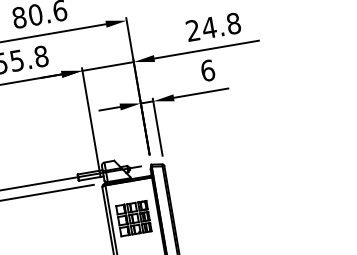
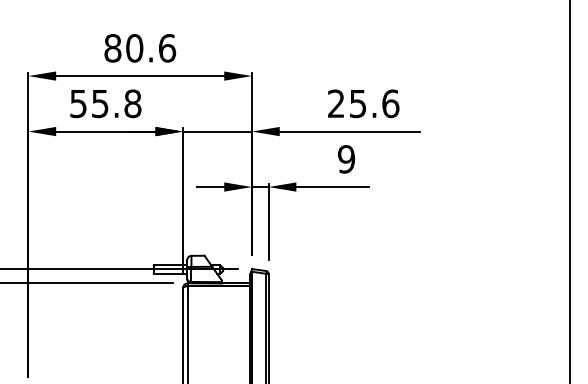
text: (221, 25) -> (374, 103), 24.8 -> 25.6
text: (207, 70) -> (346, 159), 6 -> 9
part: (134, 218) -> (217, 335), removed

